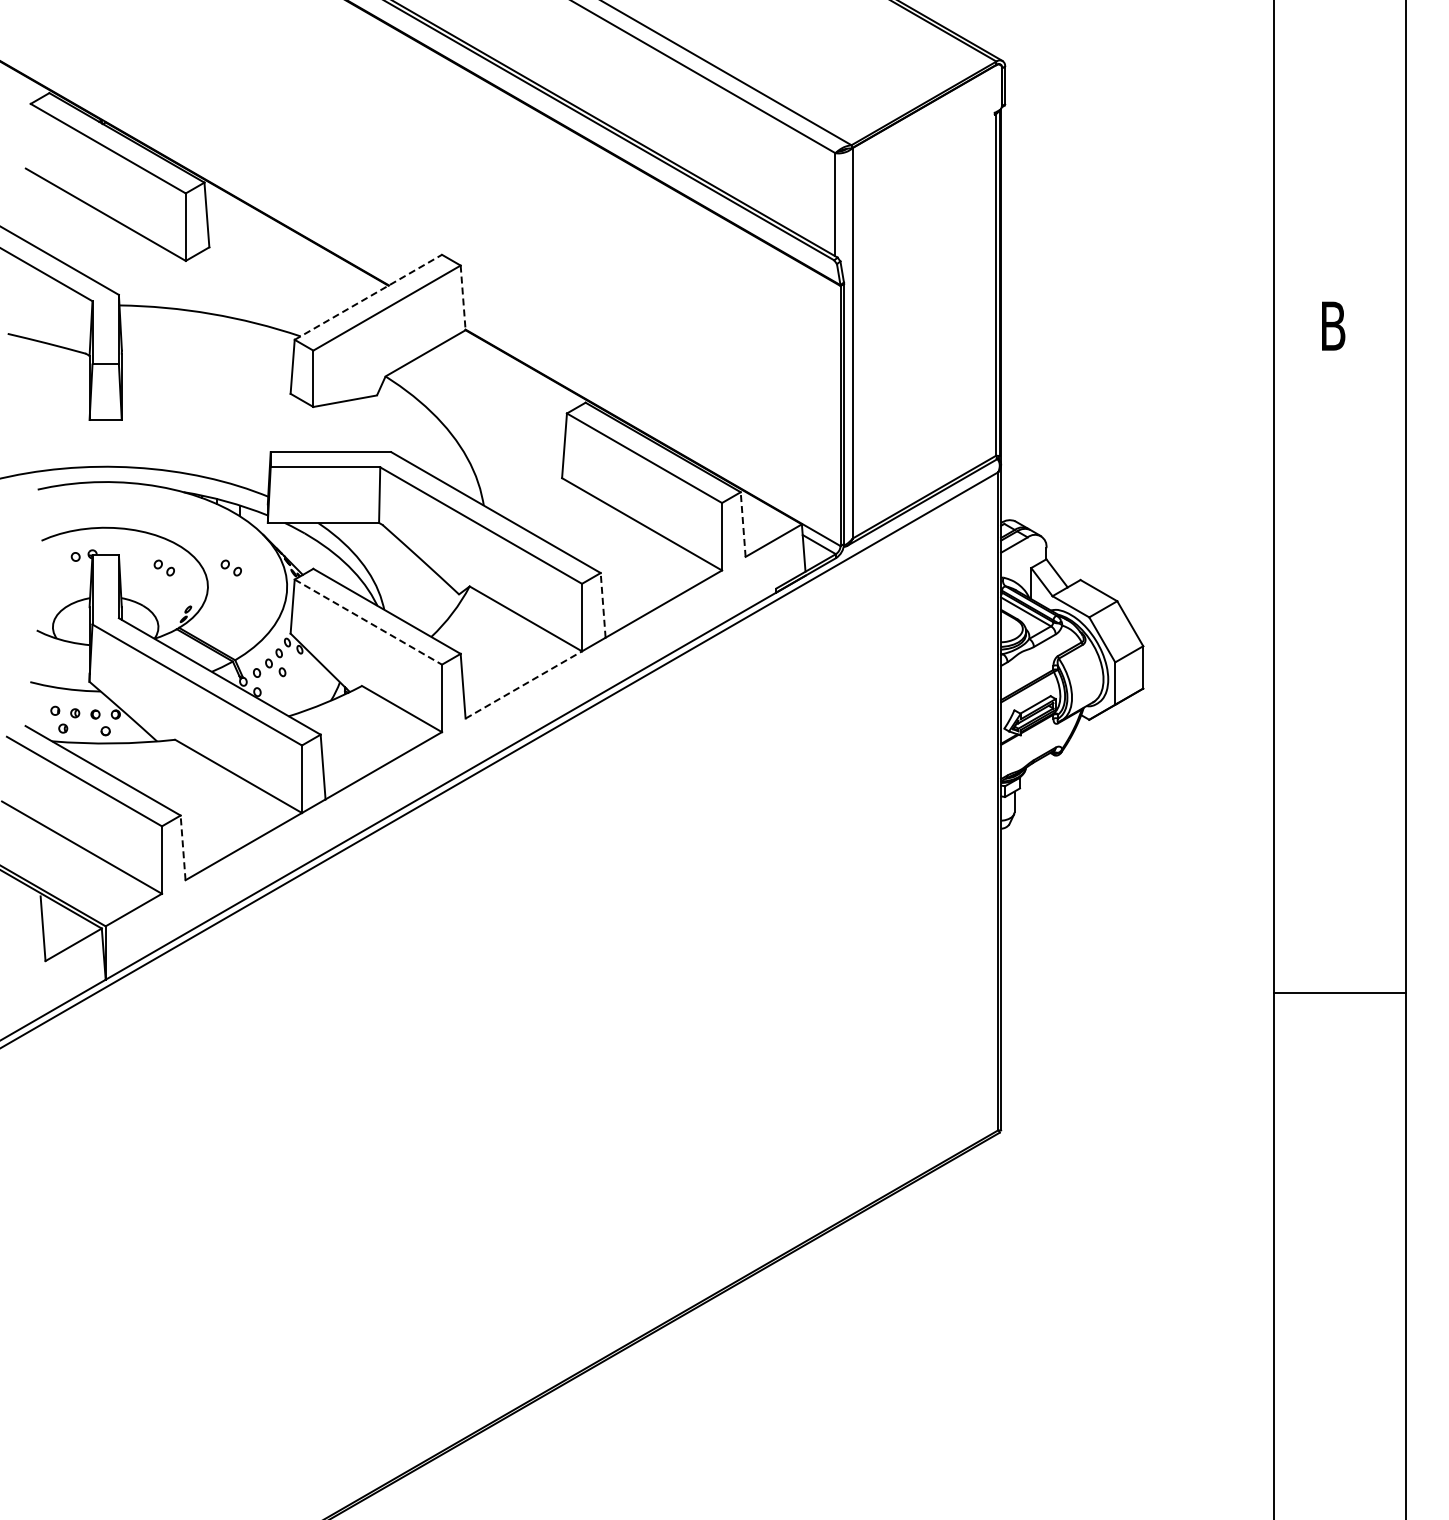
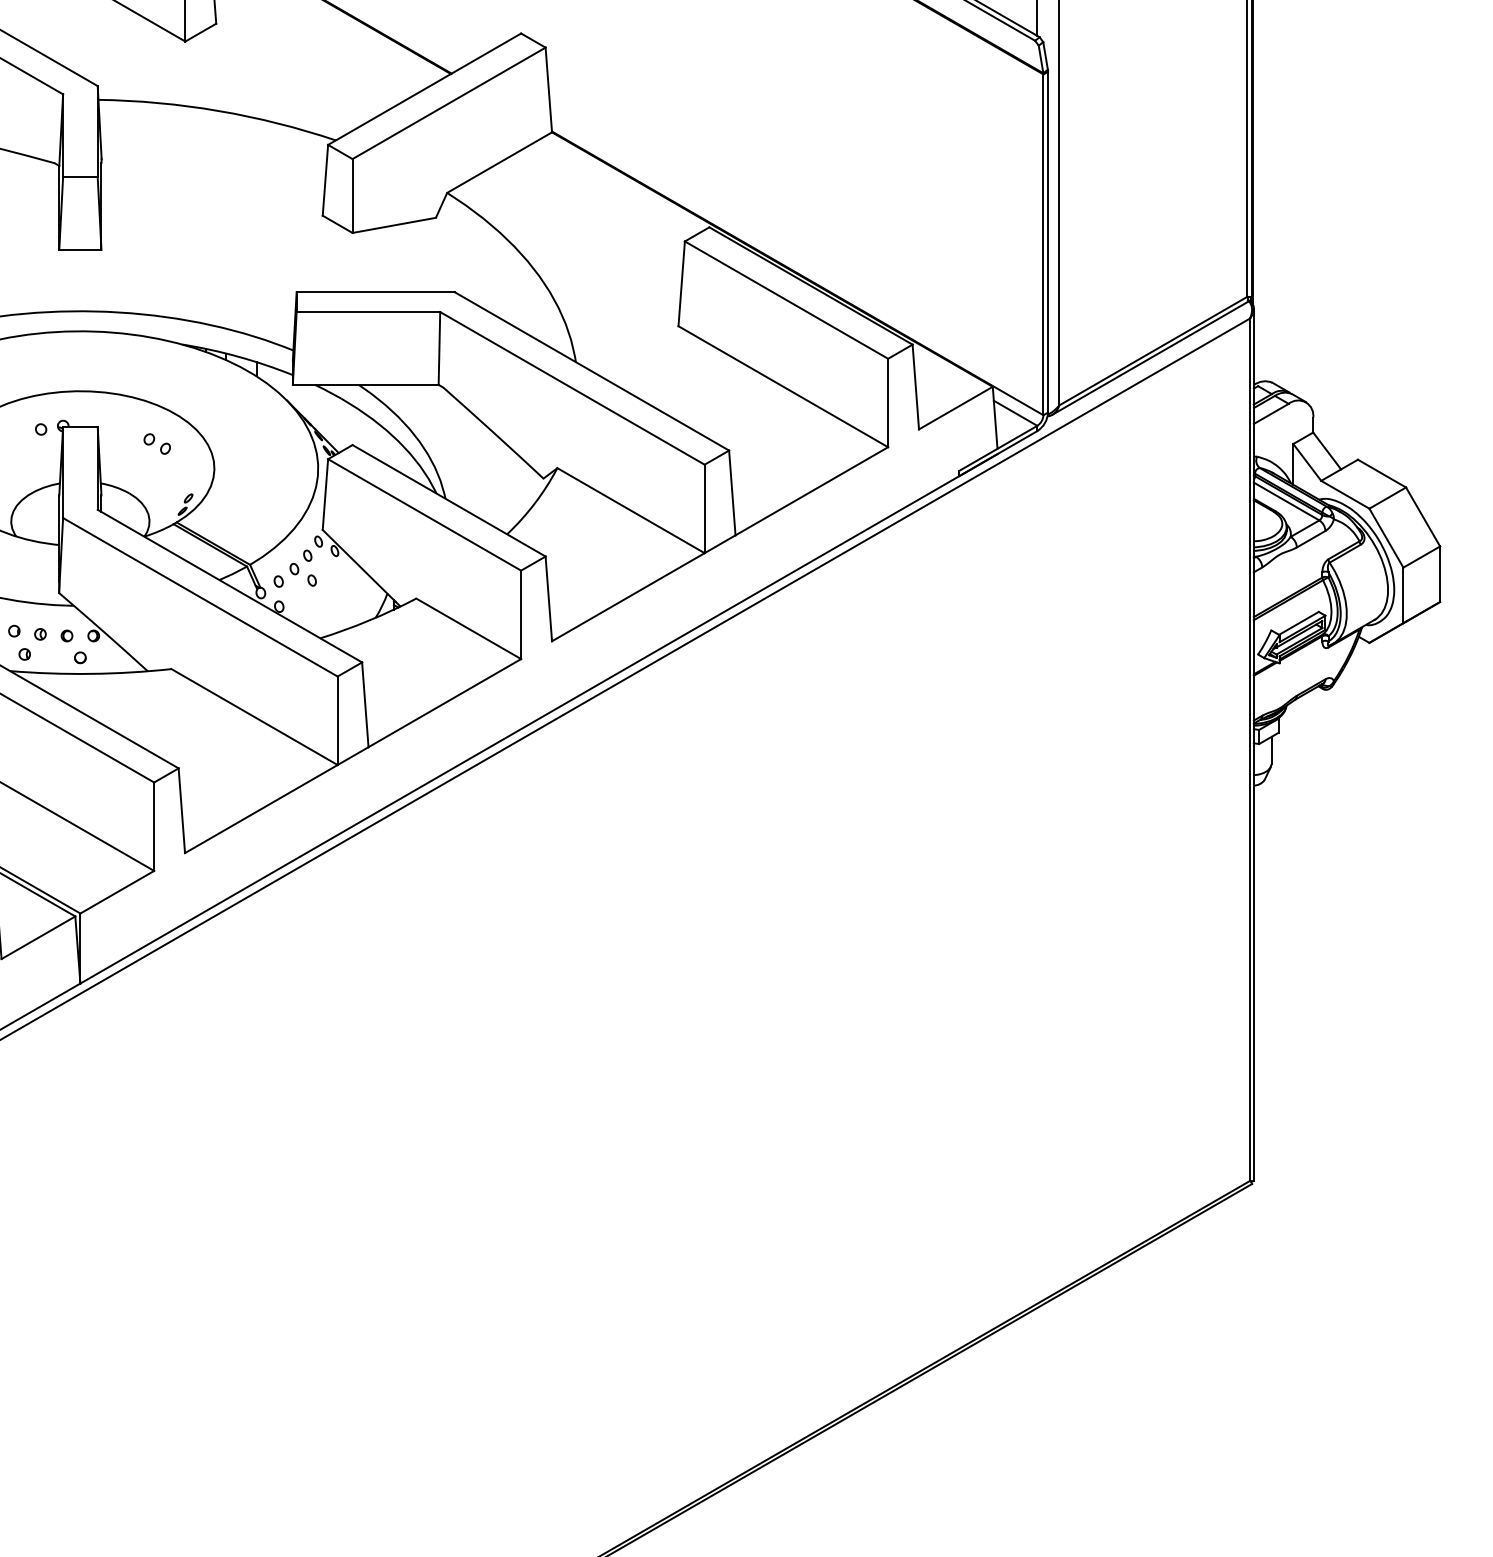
line: (368, 297) -> (424, 89), dashed -> solid
line: (463, 298) -> (549, 90), dashed -> solid
line: (743, 524) -> (916, 386), dashed -> solid
part: (230, 567) -> (243, 443), removed
line: (603, 604) -> (732, 491), dashed -> solid
line: (368, 622) -> (424, 515), dashed -> solid
line: (524, 684) -> (629, 596), dashed -> solid
line: (183, 847) -> (182, 810), dashed -> solid

